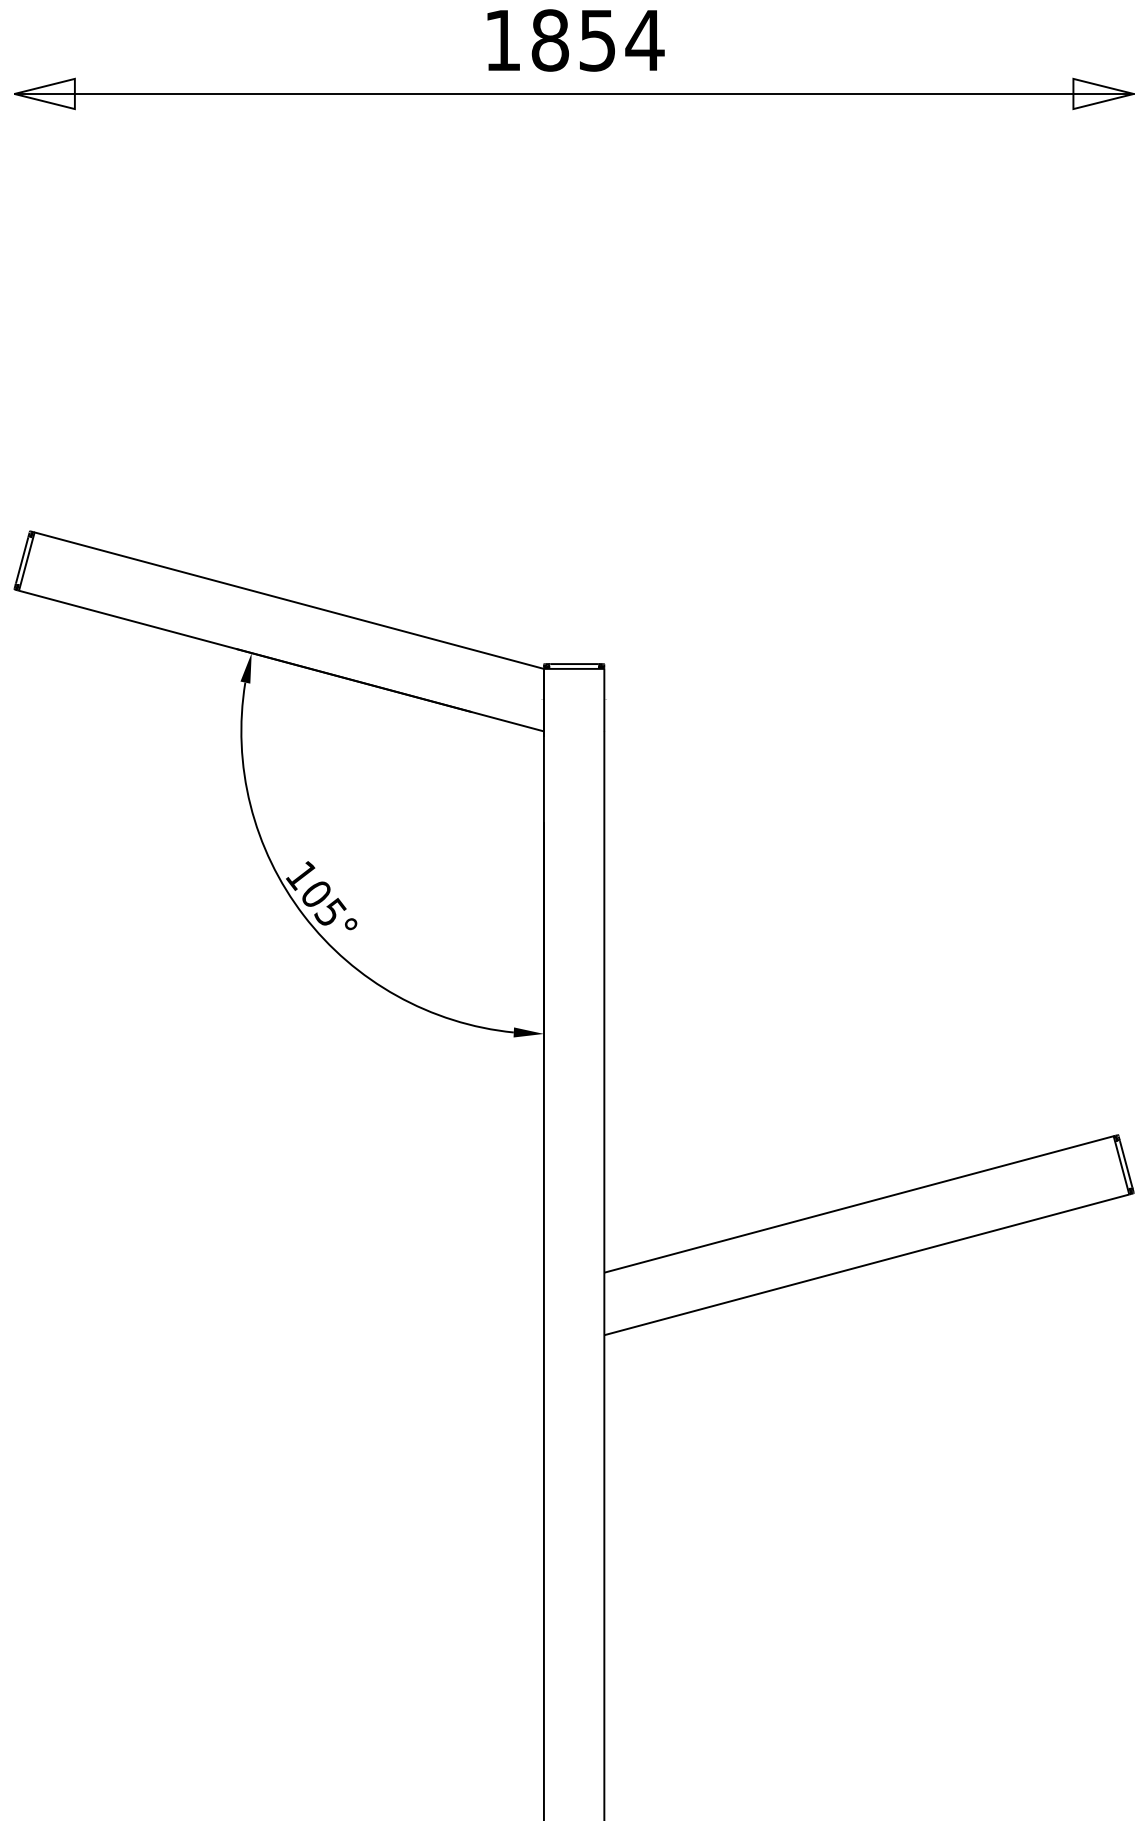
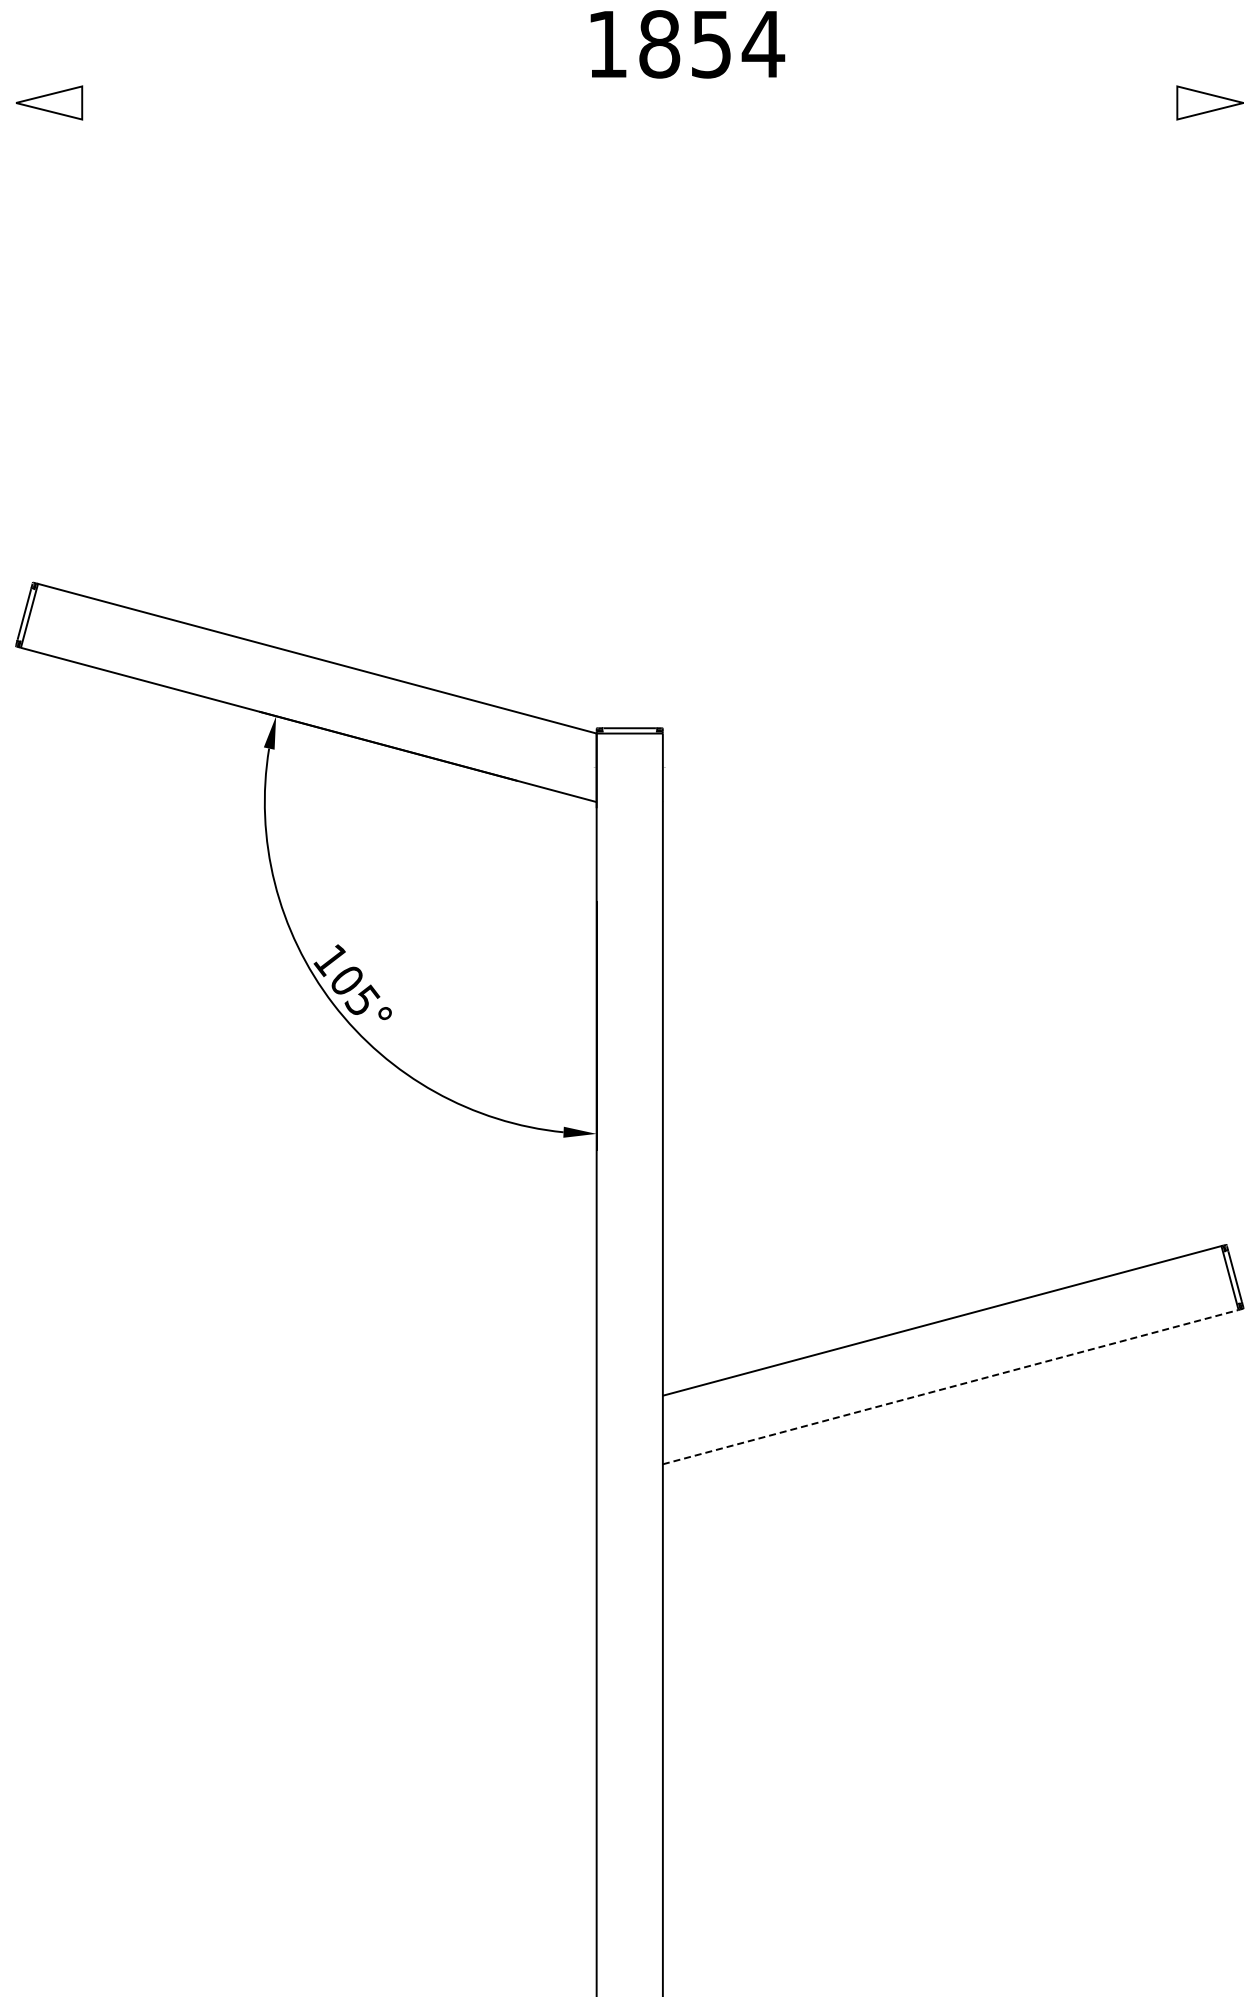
text: (575, 40) -> (687, 44), moved
line: (573, 94) -> (629, 103), removed
line: (867, 1265) -> (951, 1387), solid -> dashed

